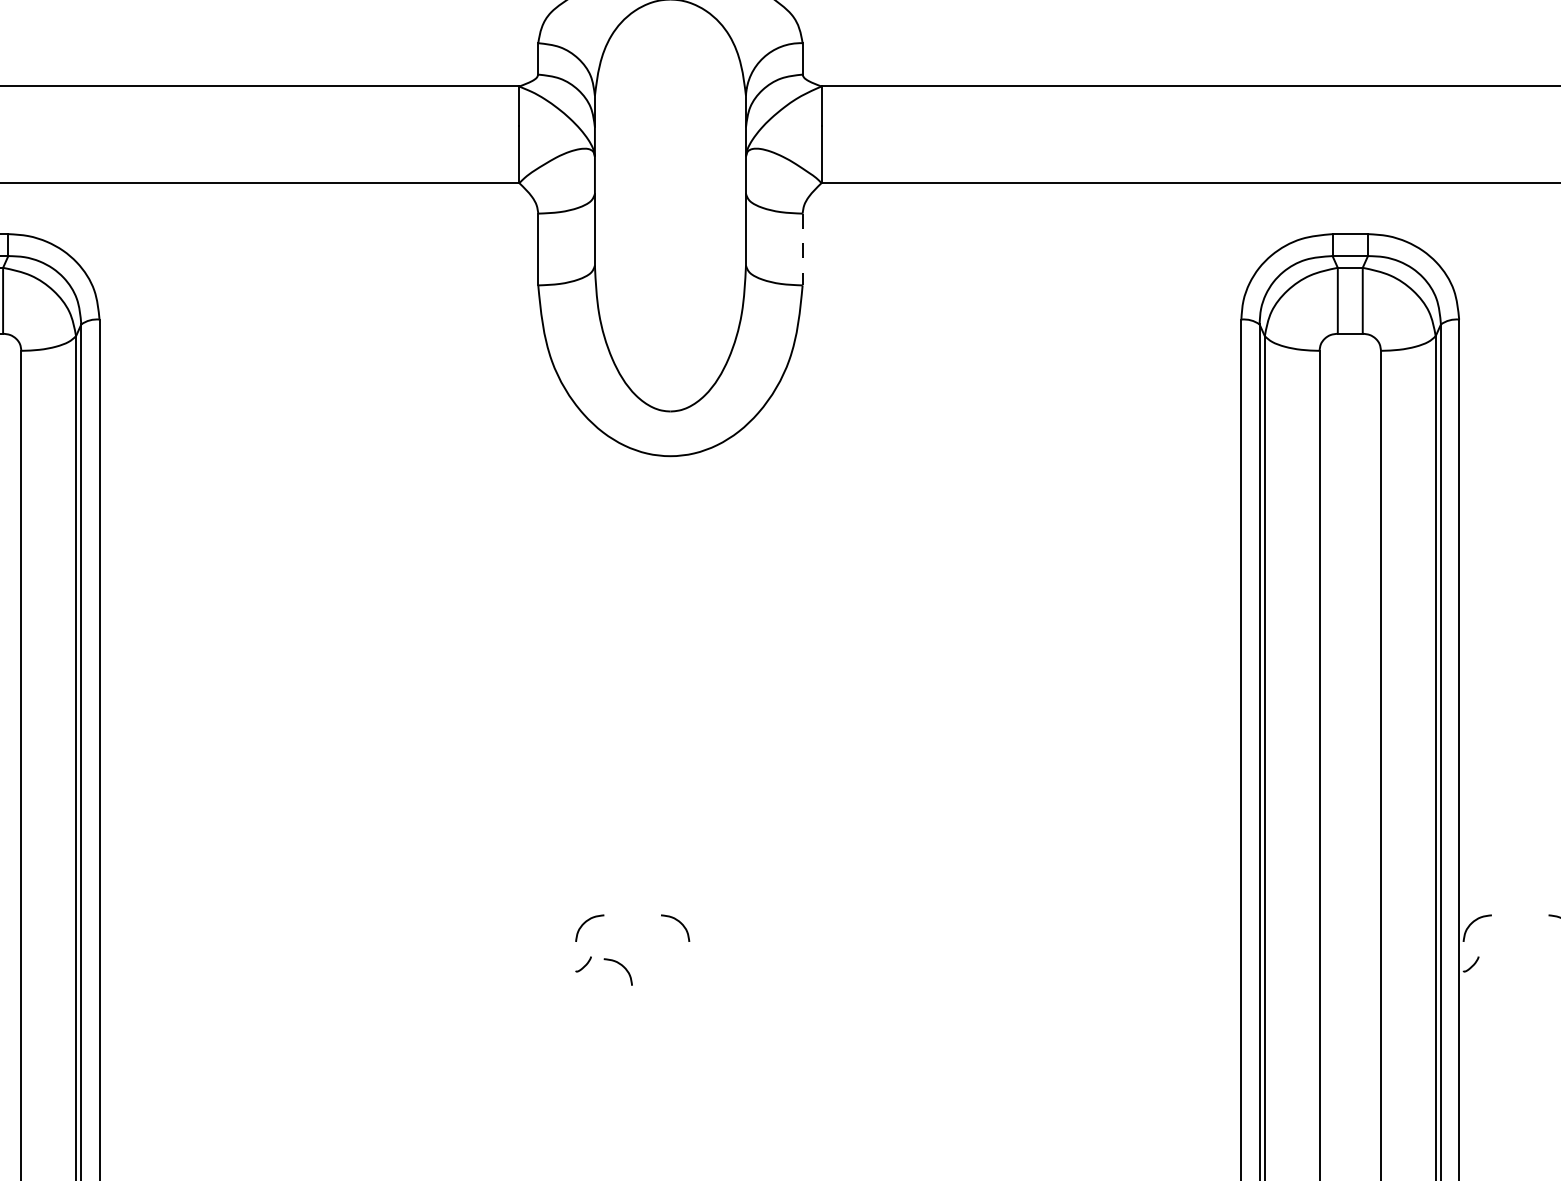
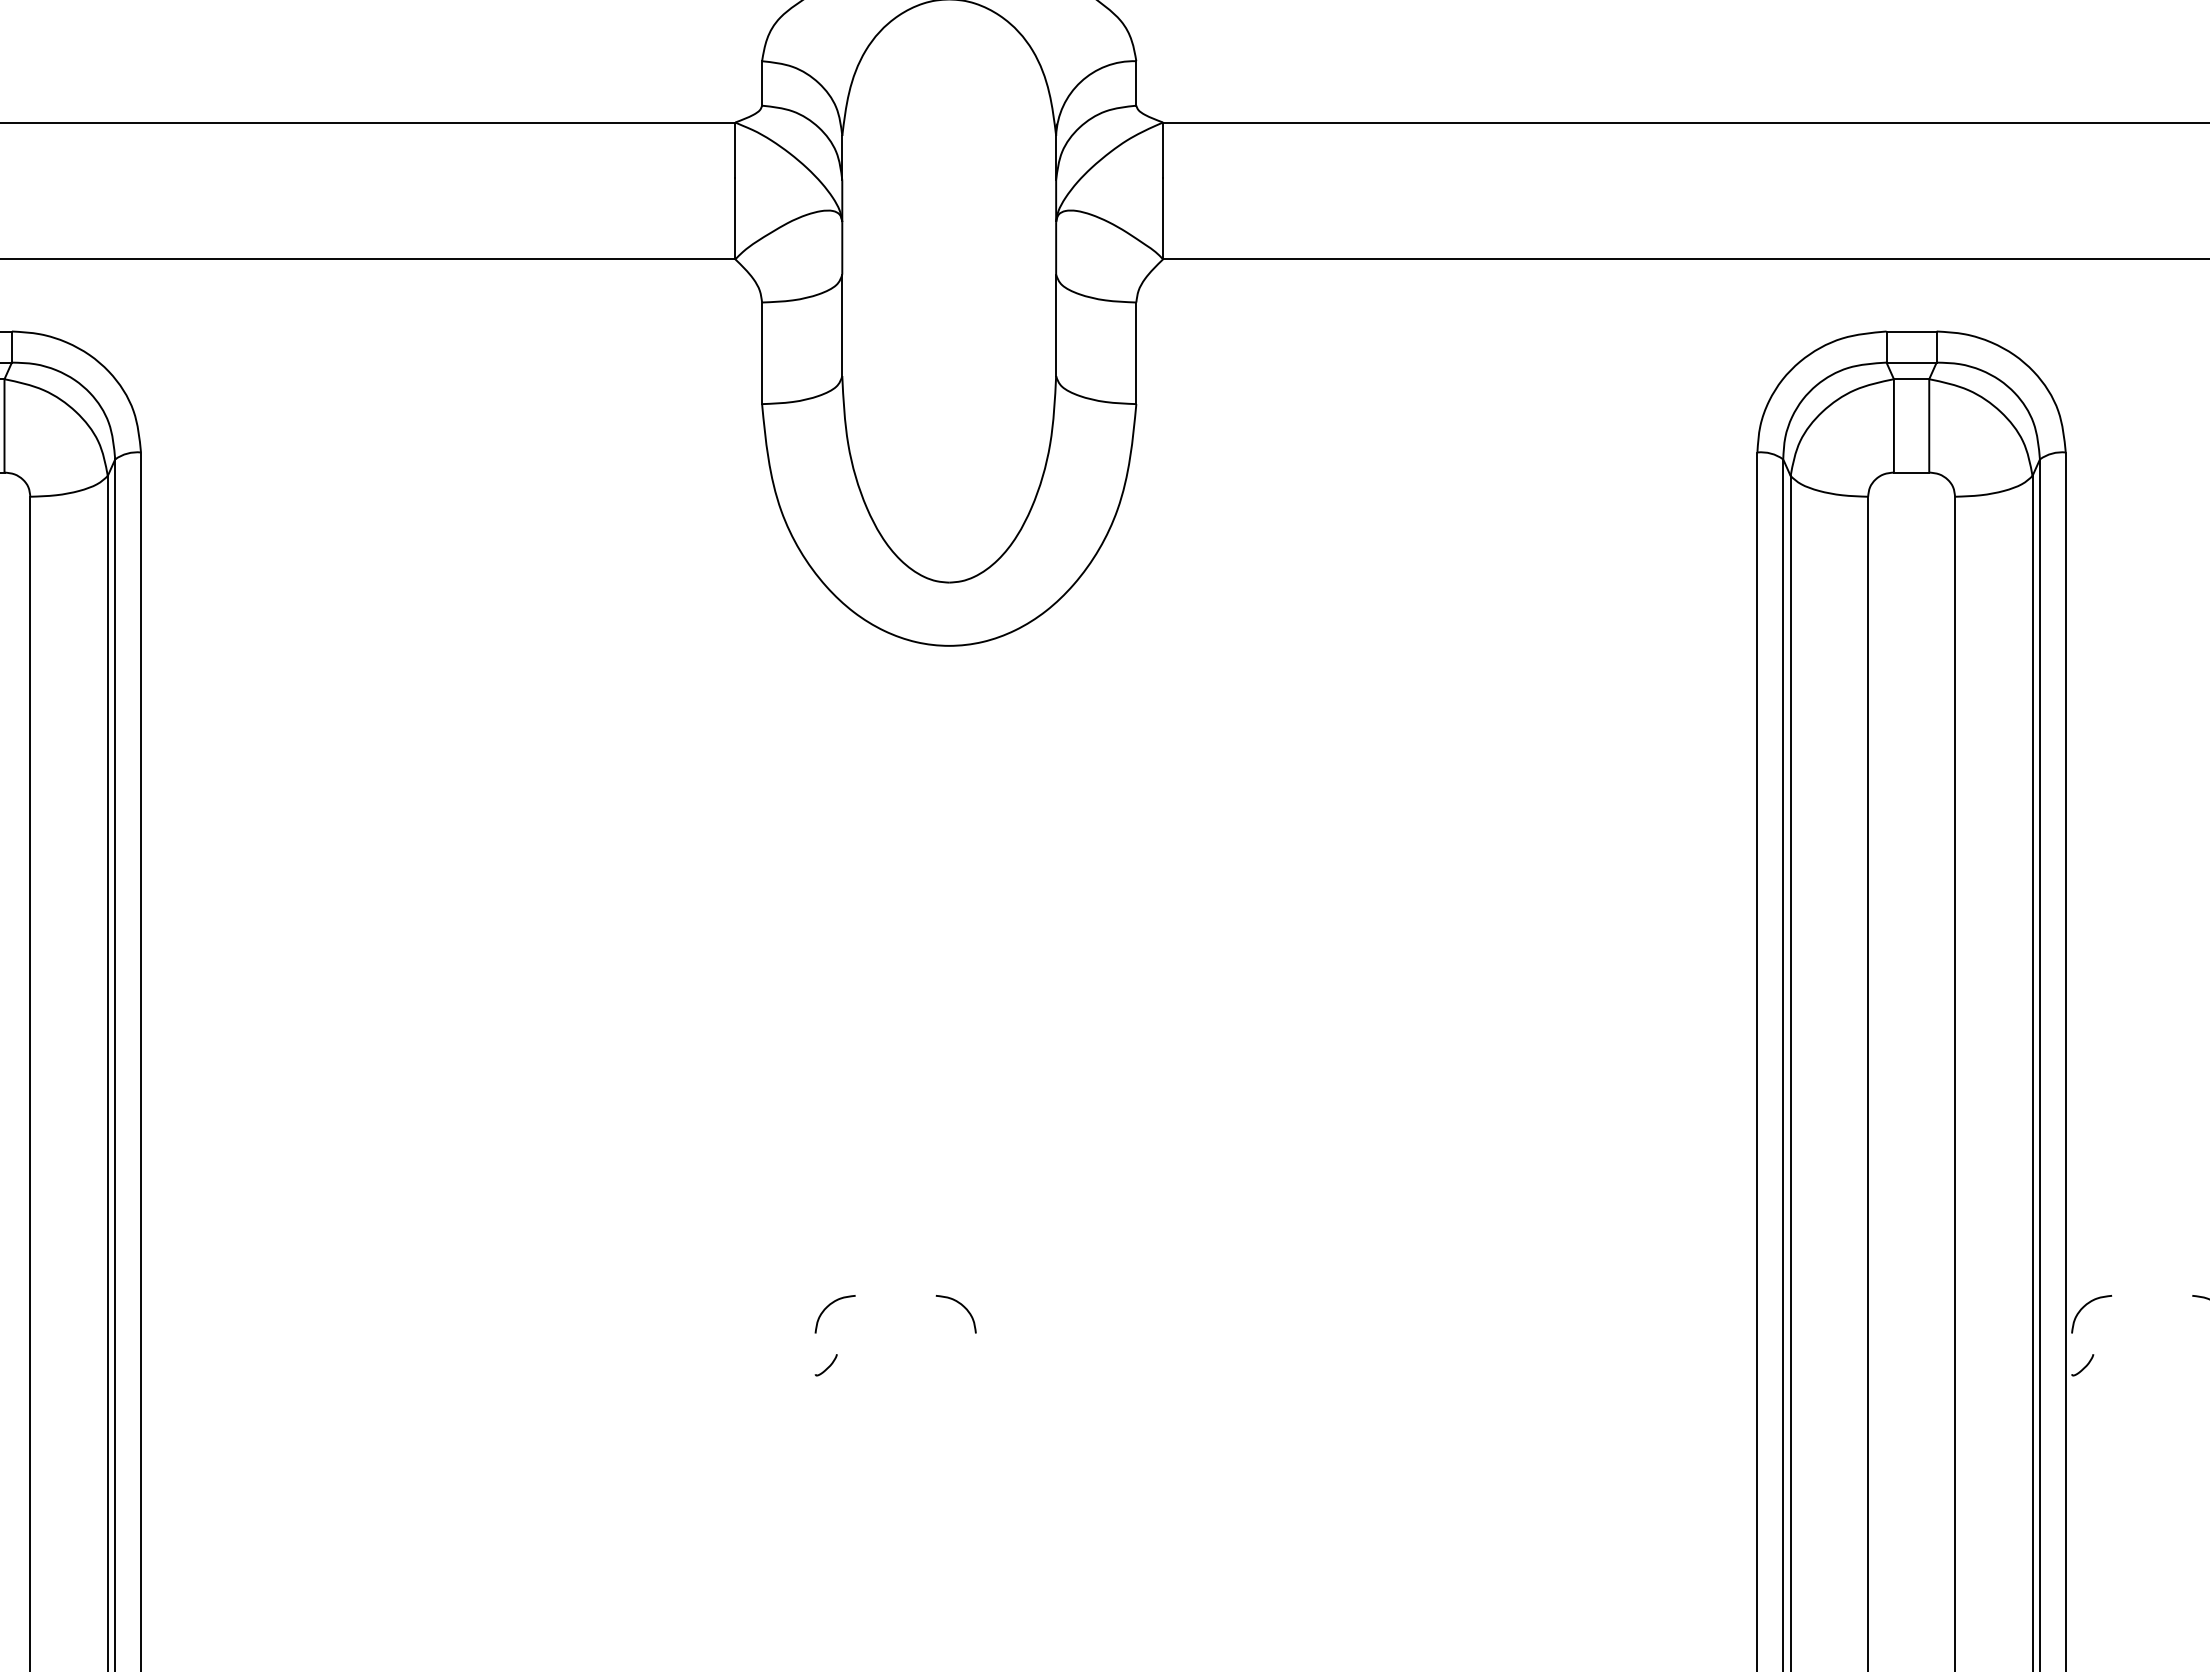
line: (802, 249) -> (1136, 353), dashed -> solid
curve: (622, 966) -> (881, 1368), removed

